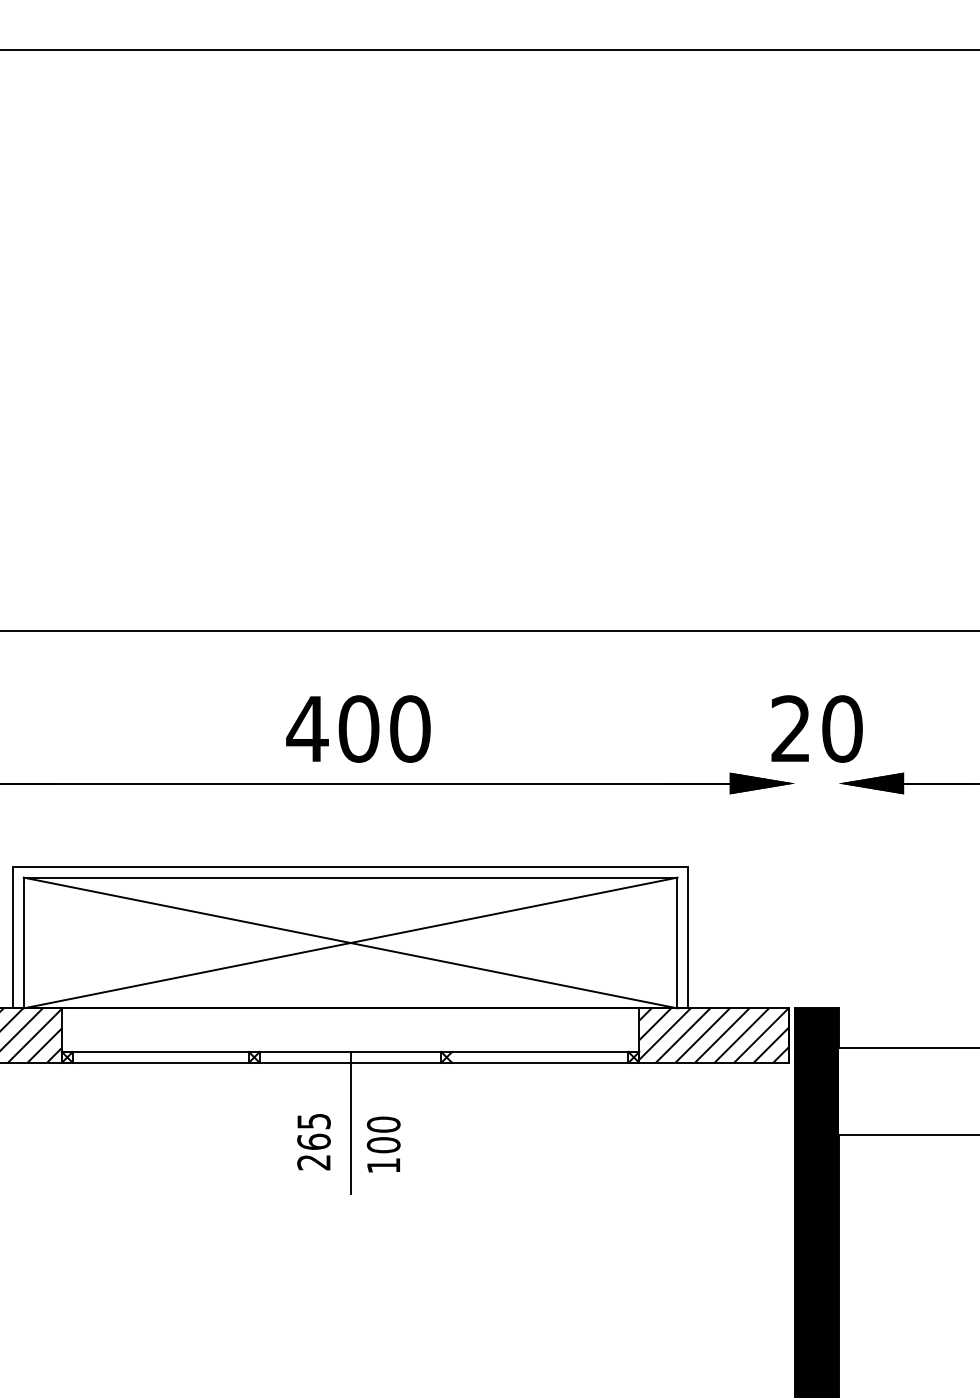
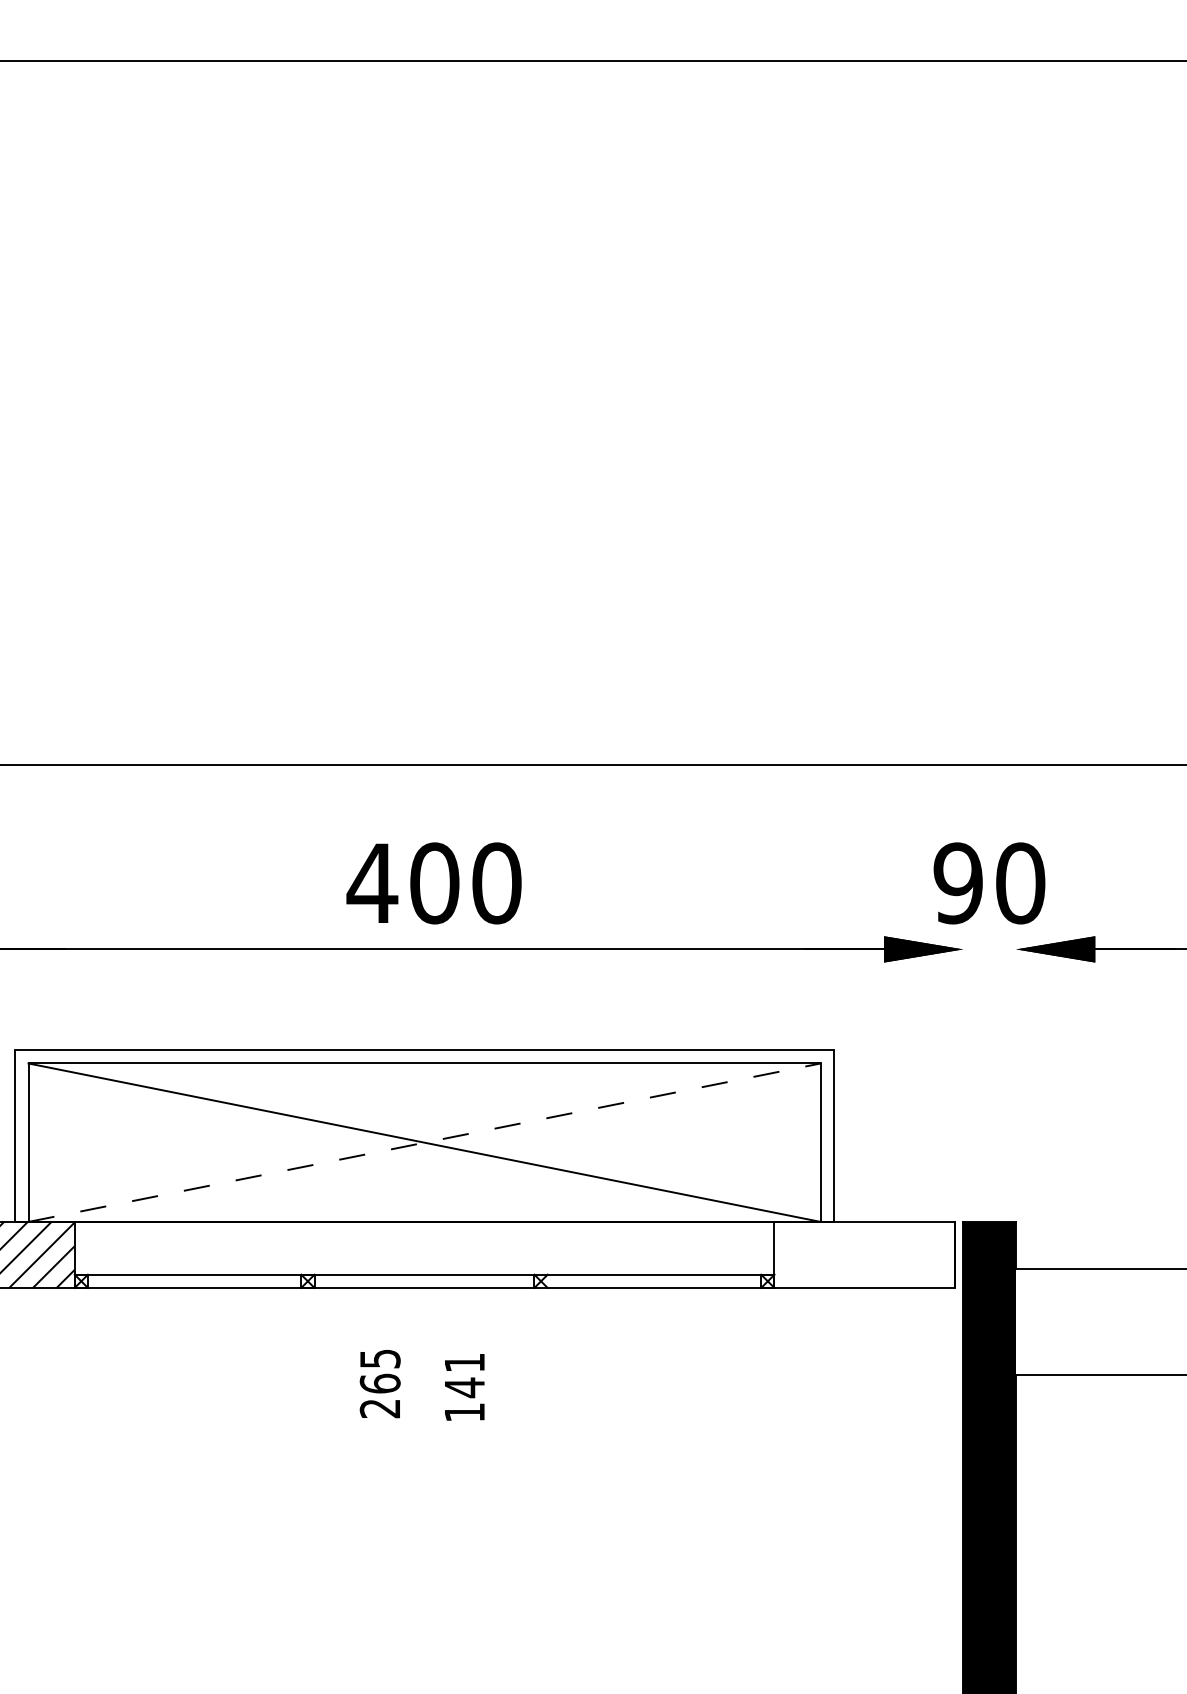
text: (790, 729) -> (957, 883), 20 -> 90
line: (350, 942) -> (424, 1142), solid -> dashed
hatch: (713, 1035) -> (864, 1254), removed
line: (350, 1122) -> (424, 1360), removed
text: (383, 1135) -> (464, 1375), 100 -> 141

